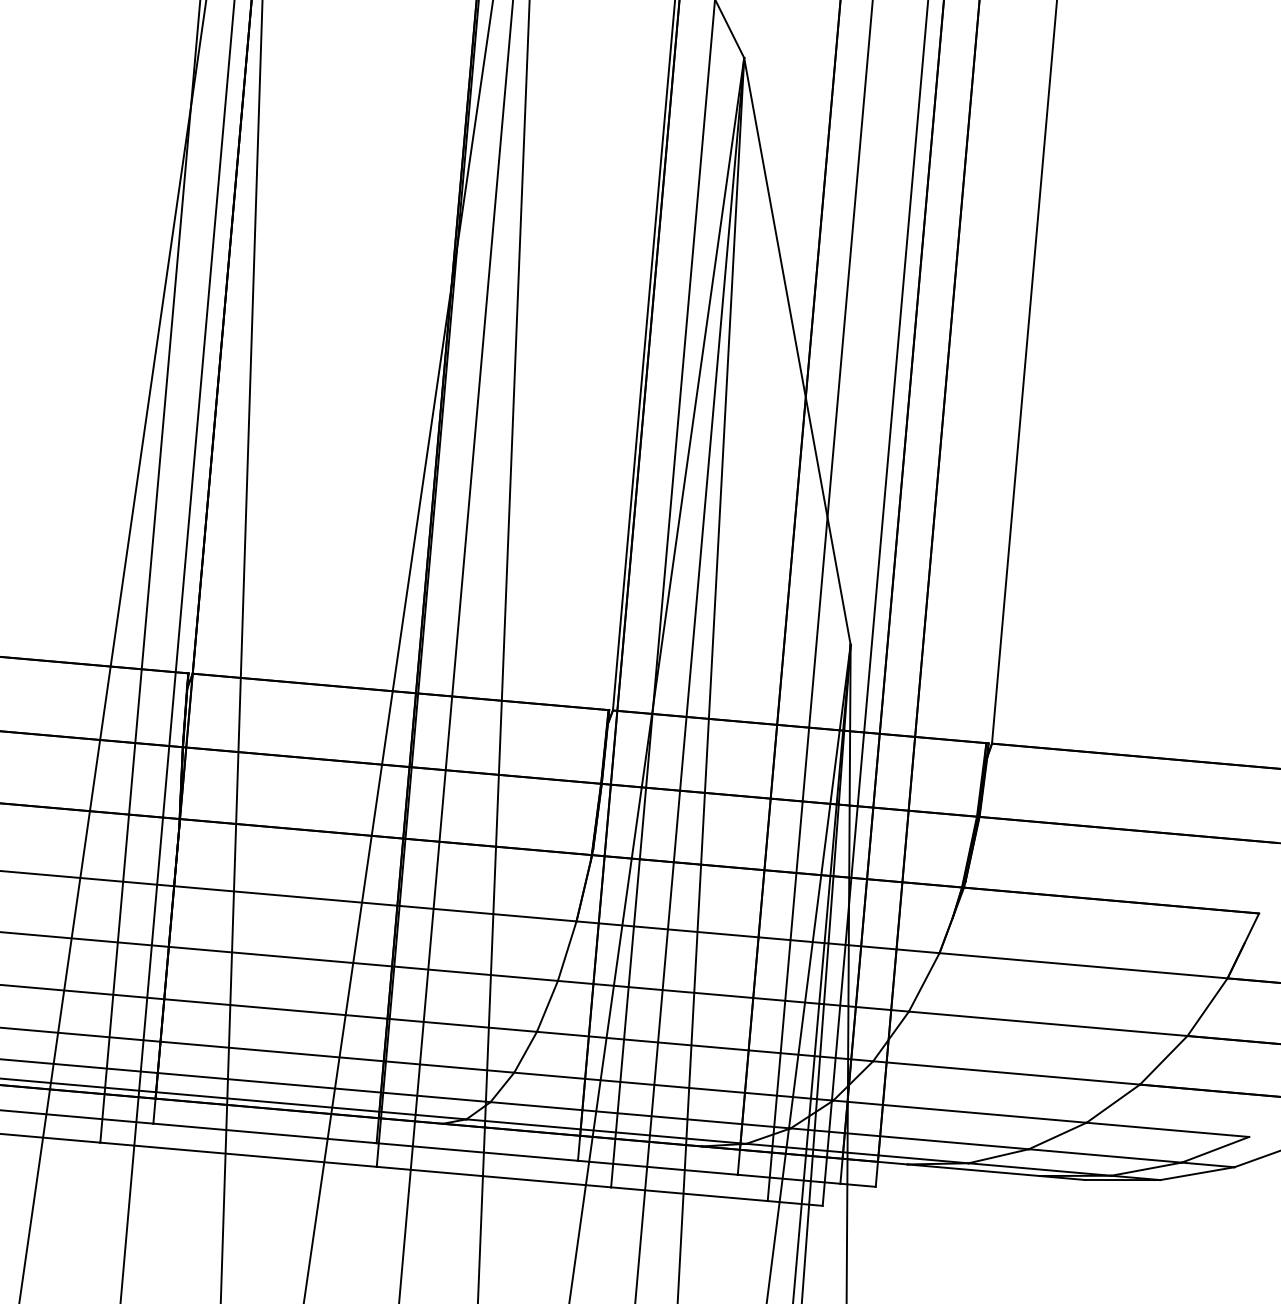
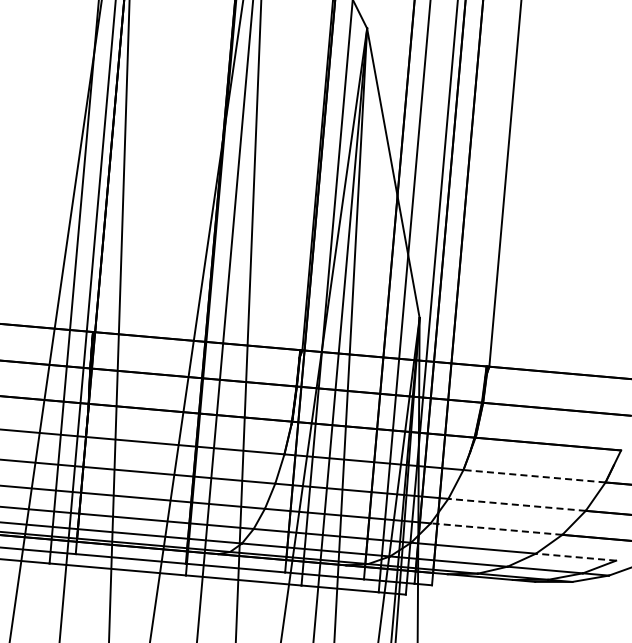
line: (1083, 966) -> (534, 476), solid -> dashed
line: (1049, 1023) -> (517, 504), solid -> dashed
line: (1006, 1073) -> (496, 529), solid -> dashed
line: (1166, 1130) -> (575, 557), solid -> dashed

